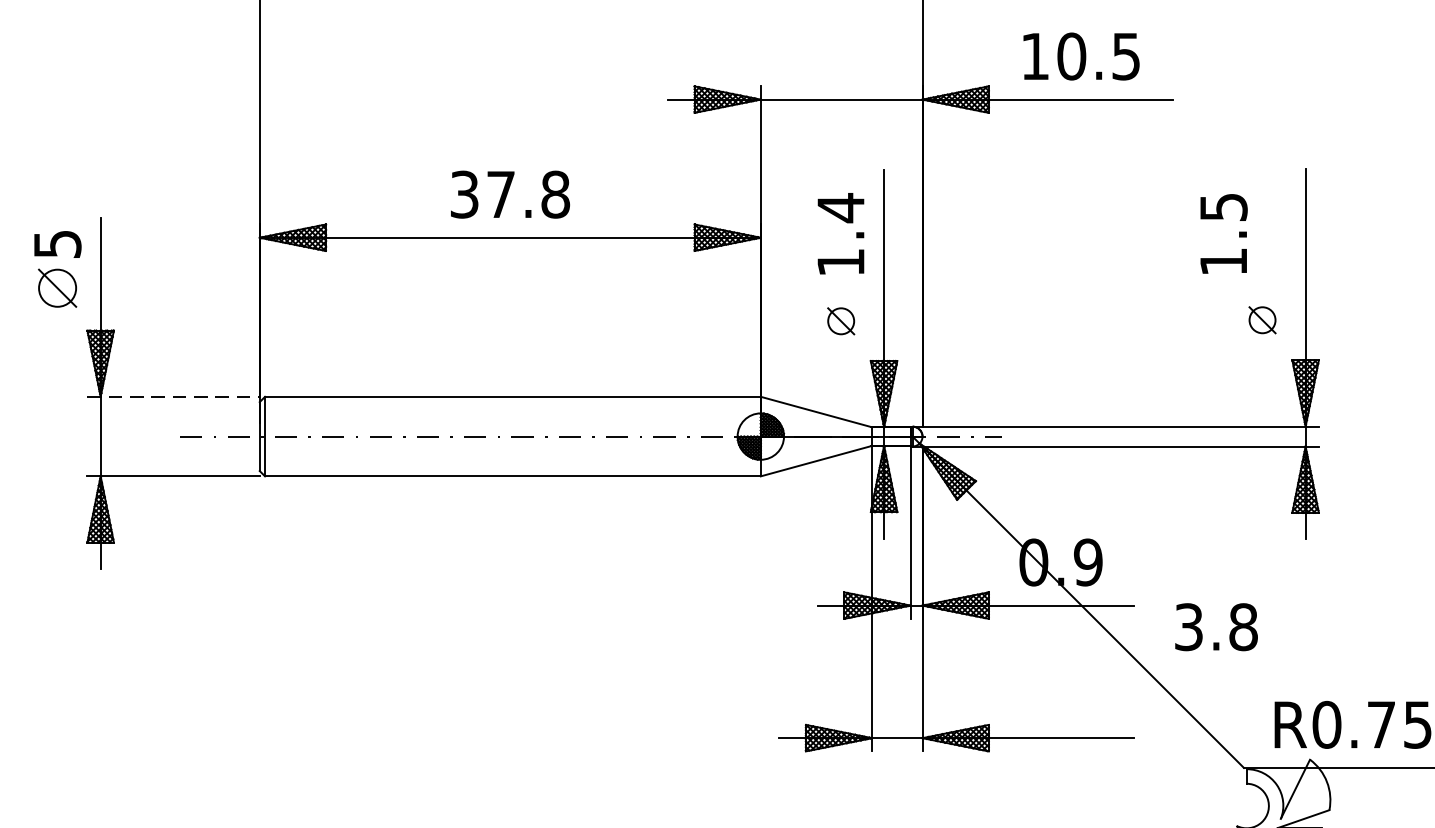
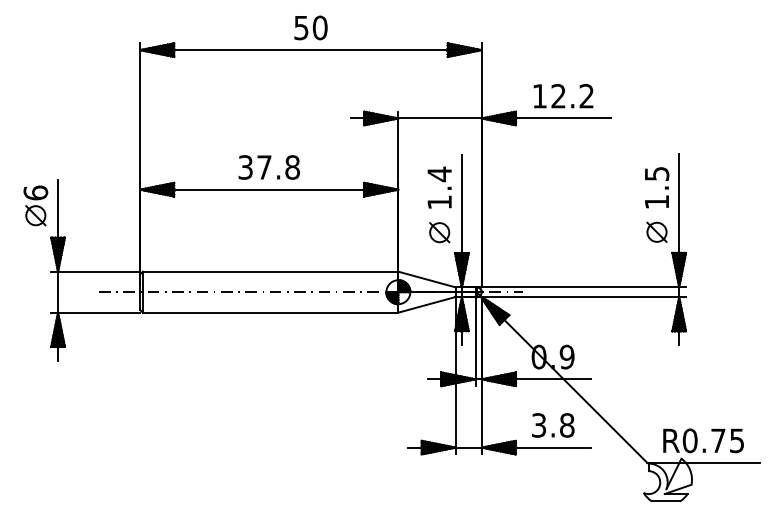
text: (1098, 56) -> (572, 96), 10.5 -> 12.2
text: (1224, 233) -> (657, 187), moved
text: (56, 243) -> (35, 192), 5 -> 6
part: (1261, 318) -> (656, 231), size x1.43
part: (840, 320) -> (439, 232), size x1.43
line: (175, 396) -> (96, 271), dashed -> solid
text: (1216, 627) -> (553, 425), moved

